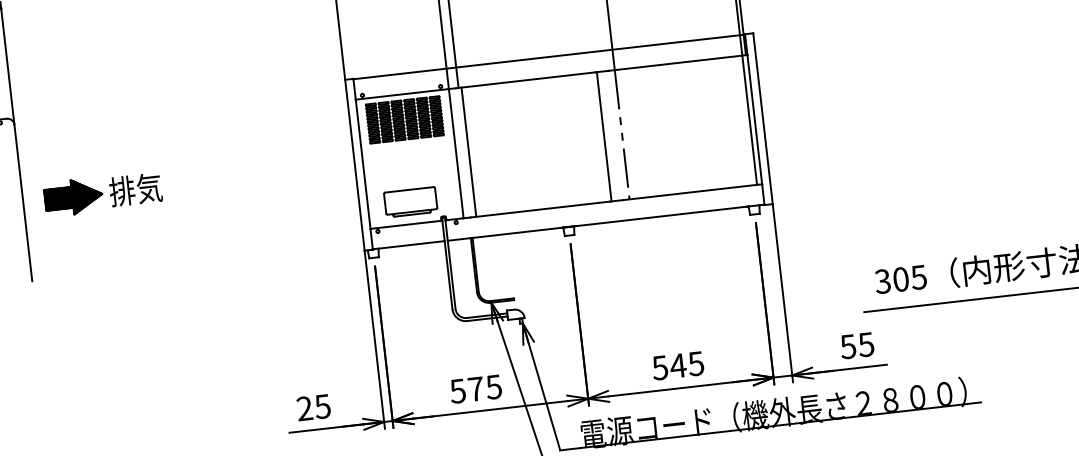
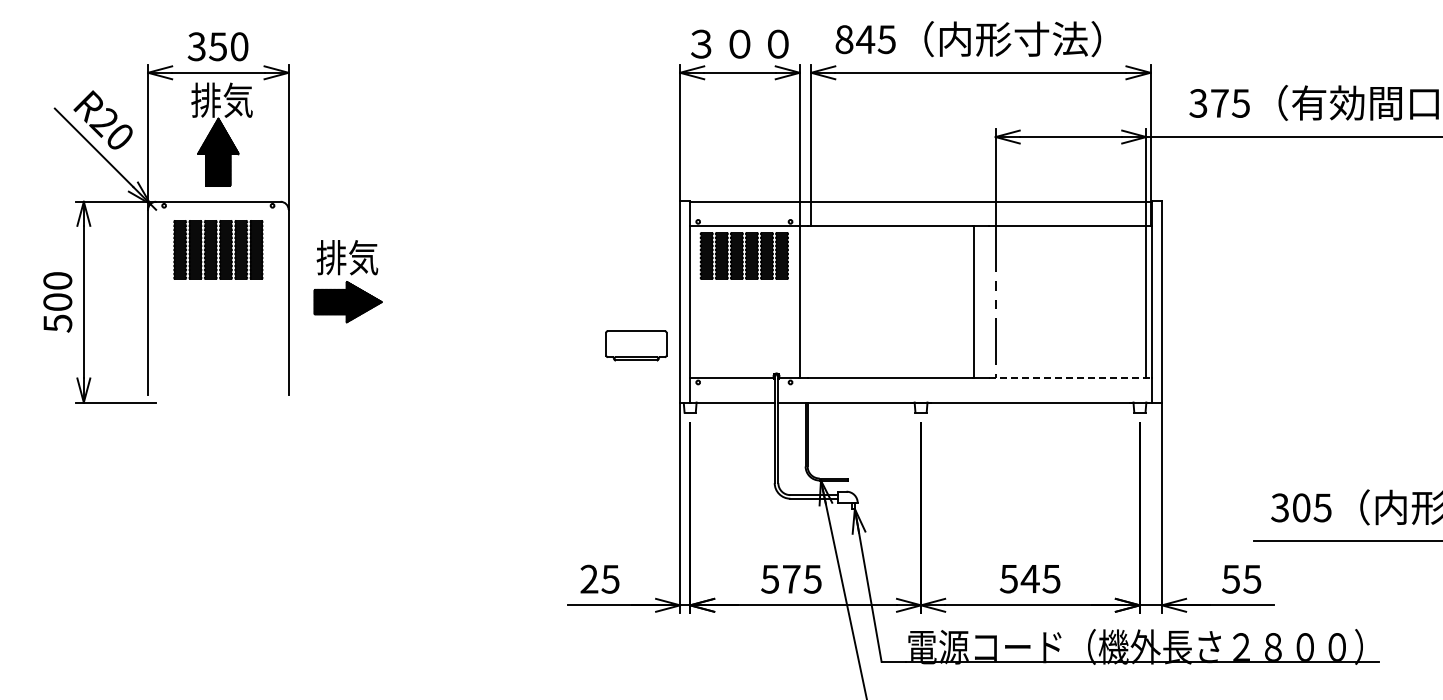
line: (468, 151) -> (814, 301), removed
text: (135, 189) -> (347, 257), moved
line: (692, 192) -> (1070, 378), solid -> dashed
part: (410, 202) -> (636, 345), moved

